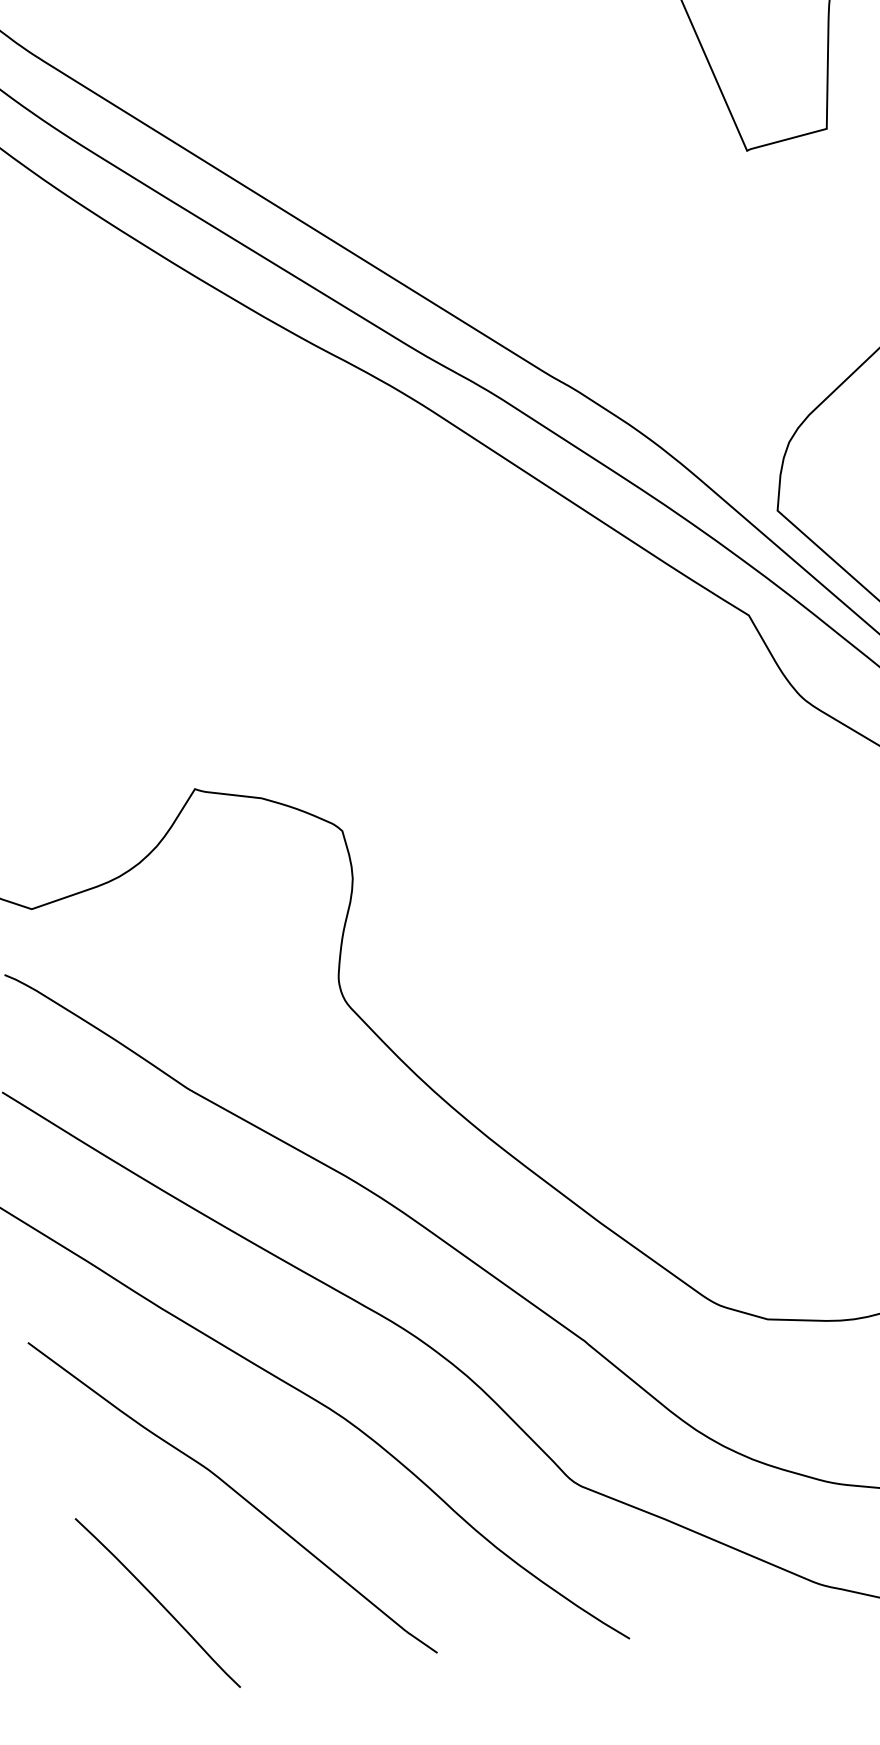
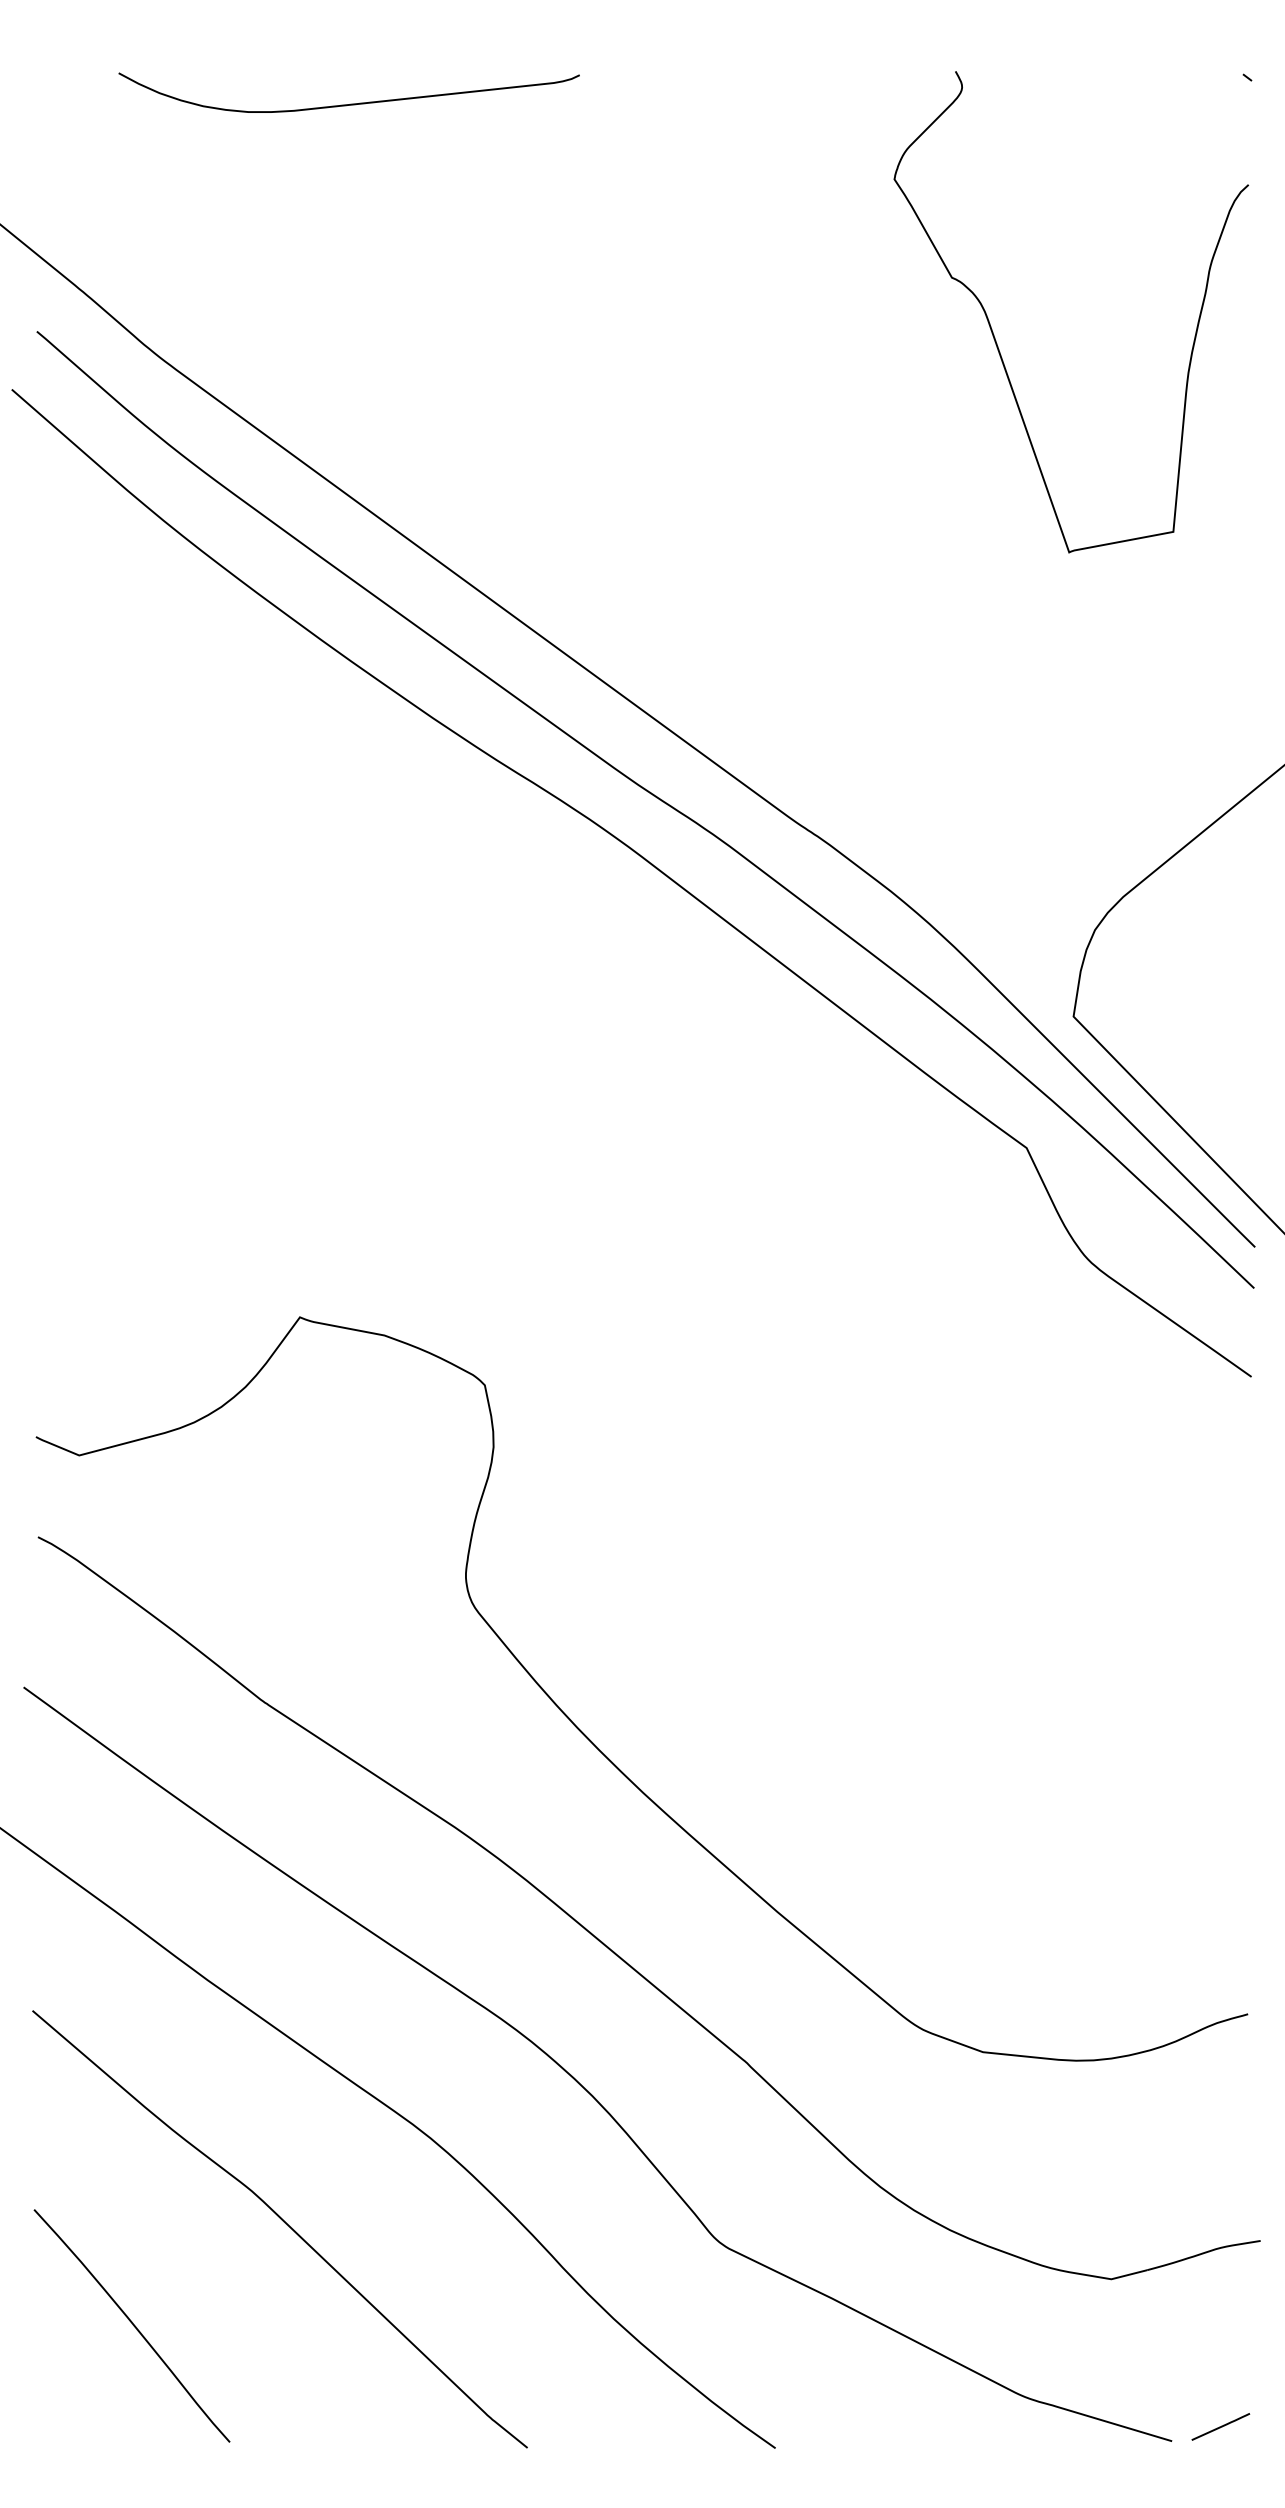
curve: (158, 1602) -> (132, 2325), moved

